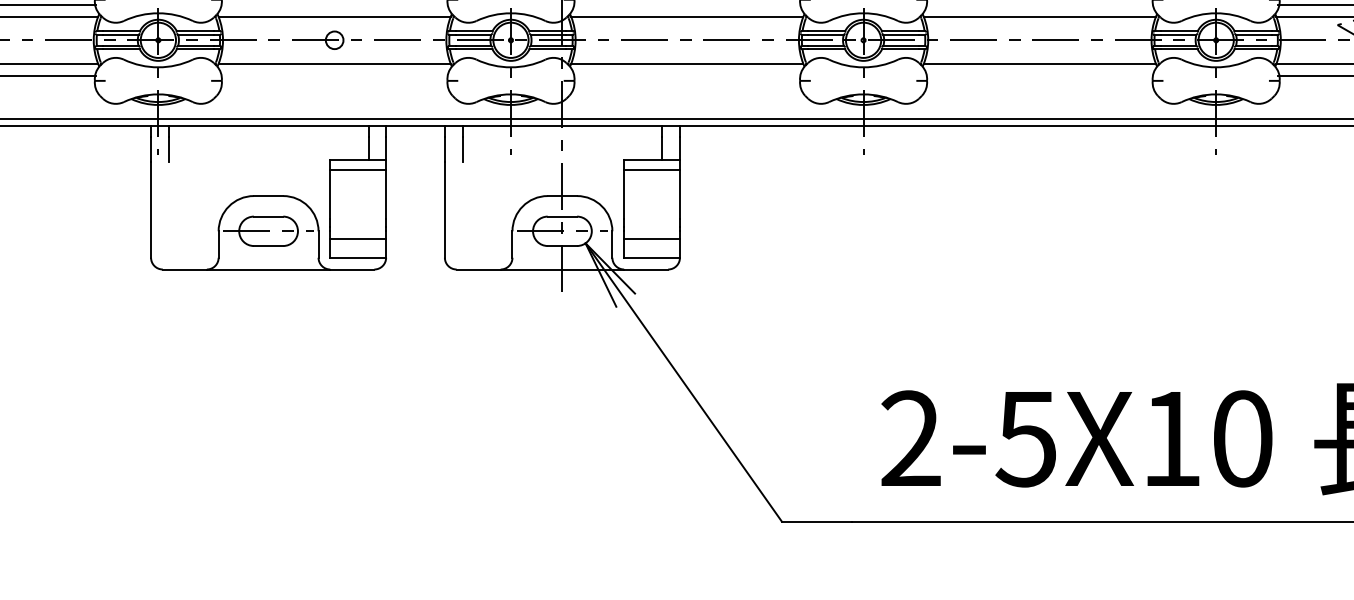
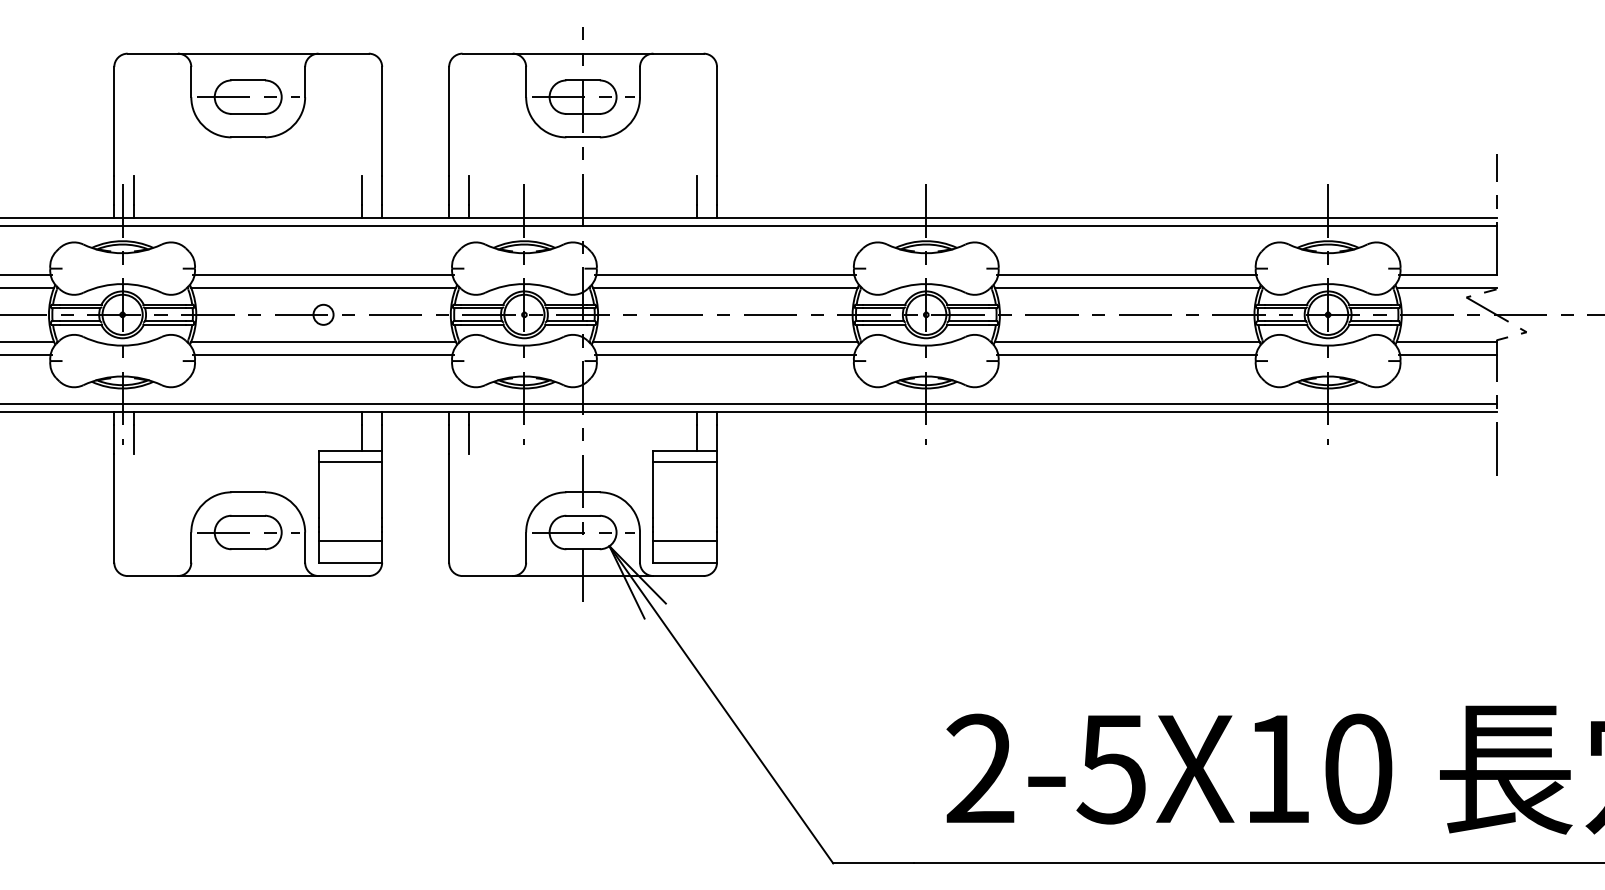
line: (334, 4) -> (323, 274), added
line: (687, 4) -> (725, 274), added
line: (1040, 4) -> (1127, 274), added
line: (334, 75) -> (323, 355), added
line: (687, 75) -> (725, 355), added
line: (1040, 75) -> (1127, 355), added

